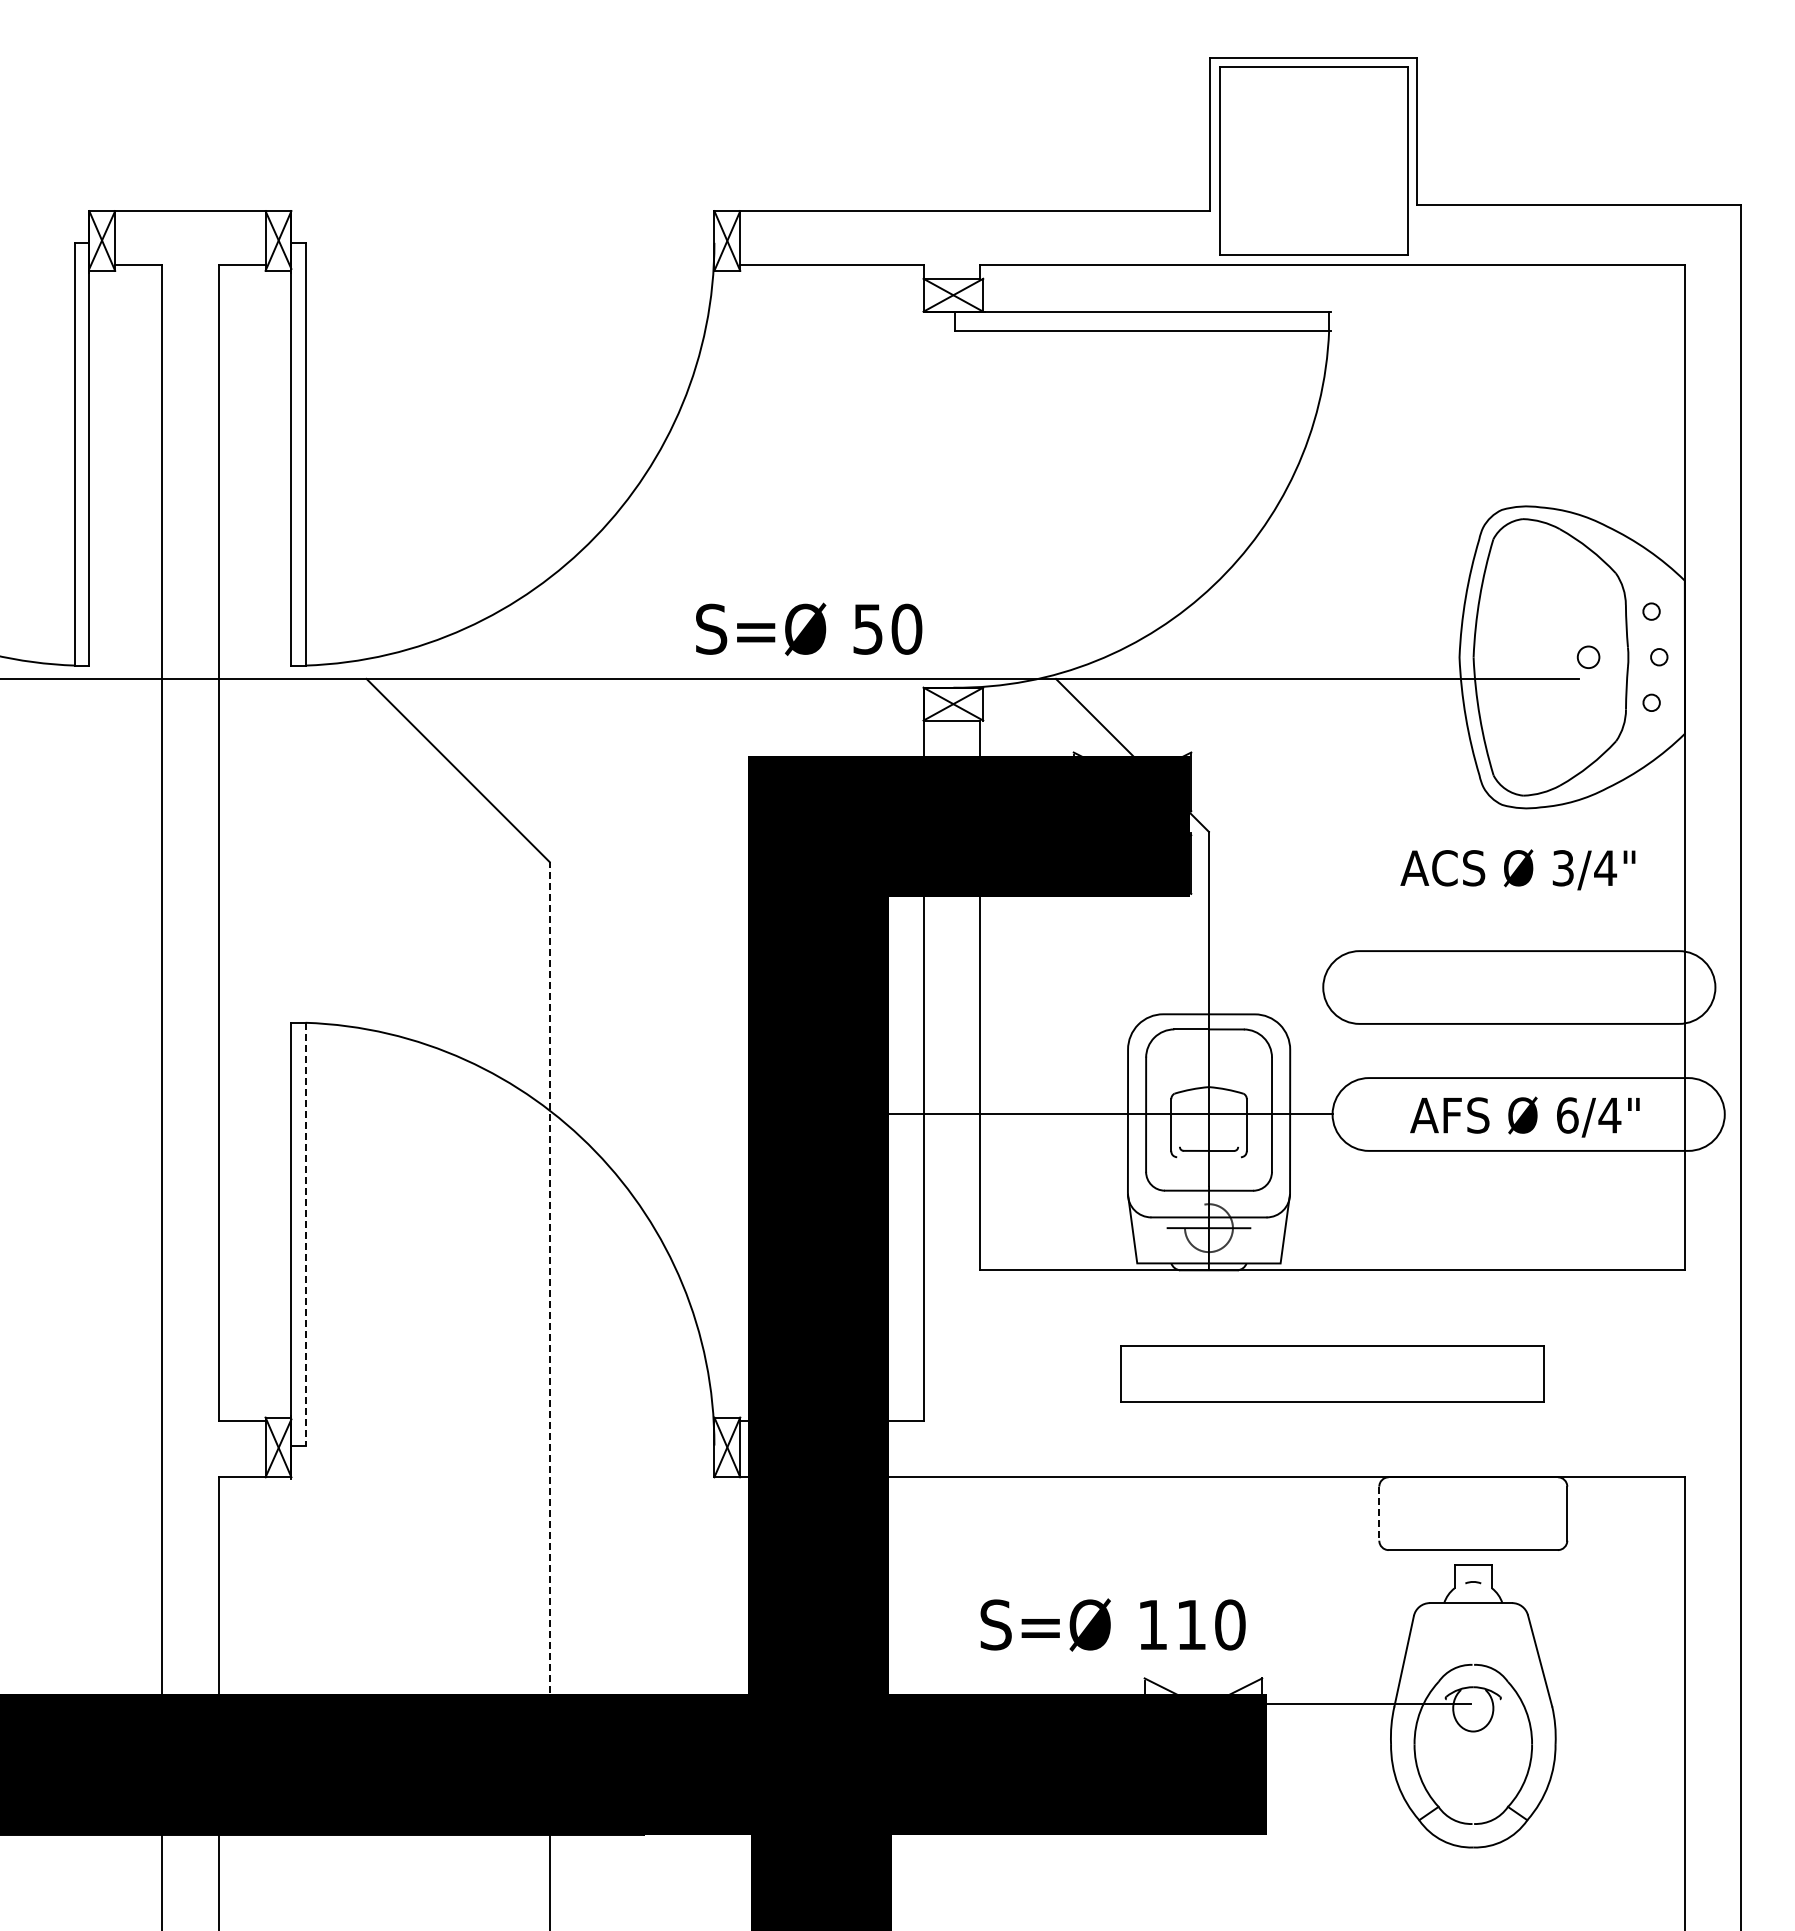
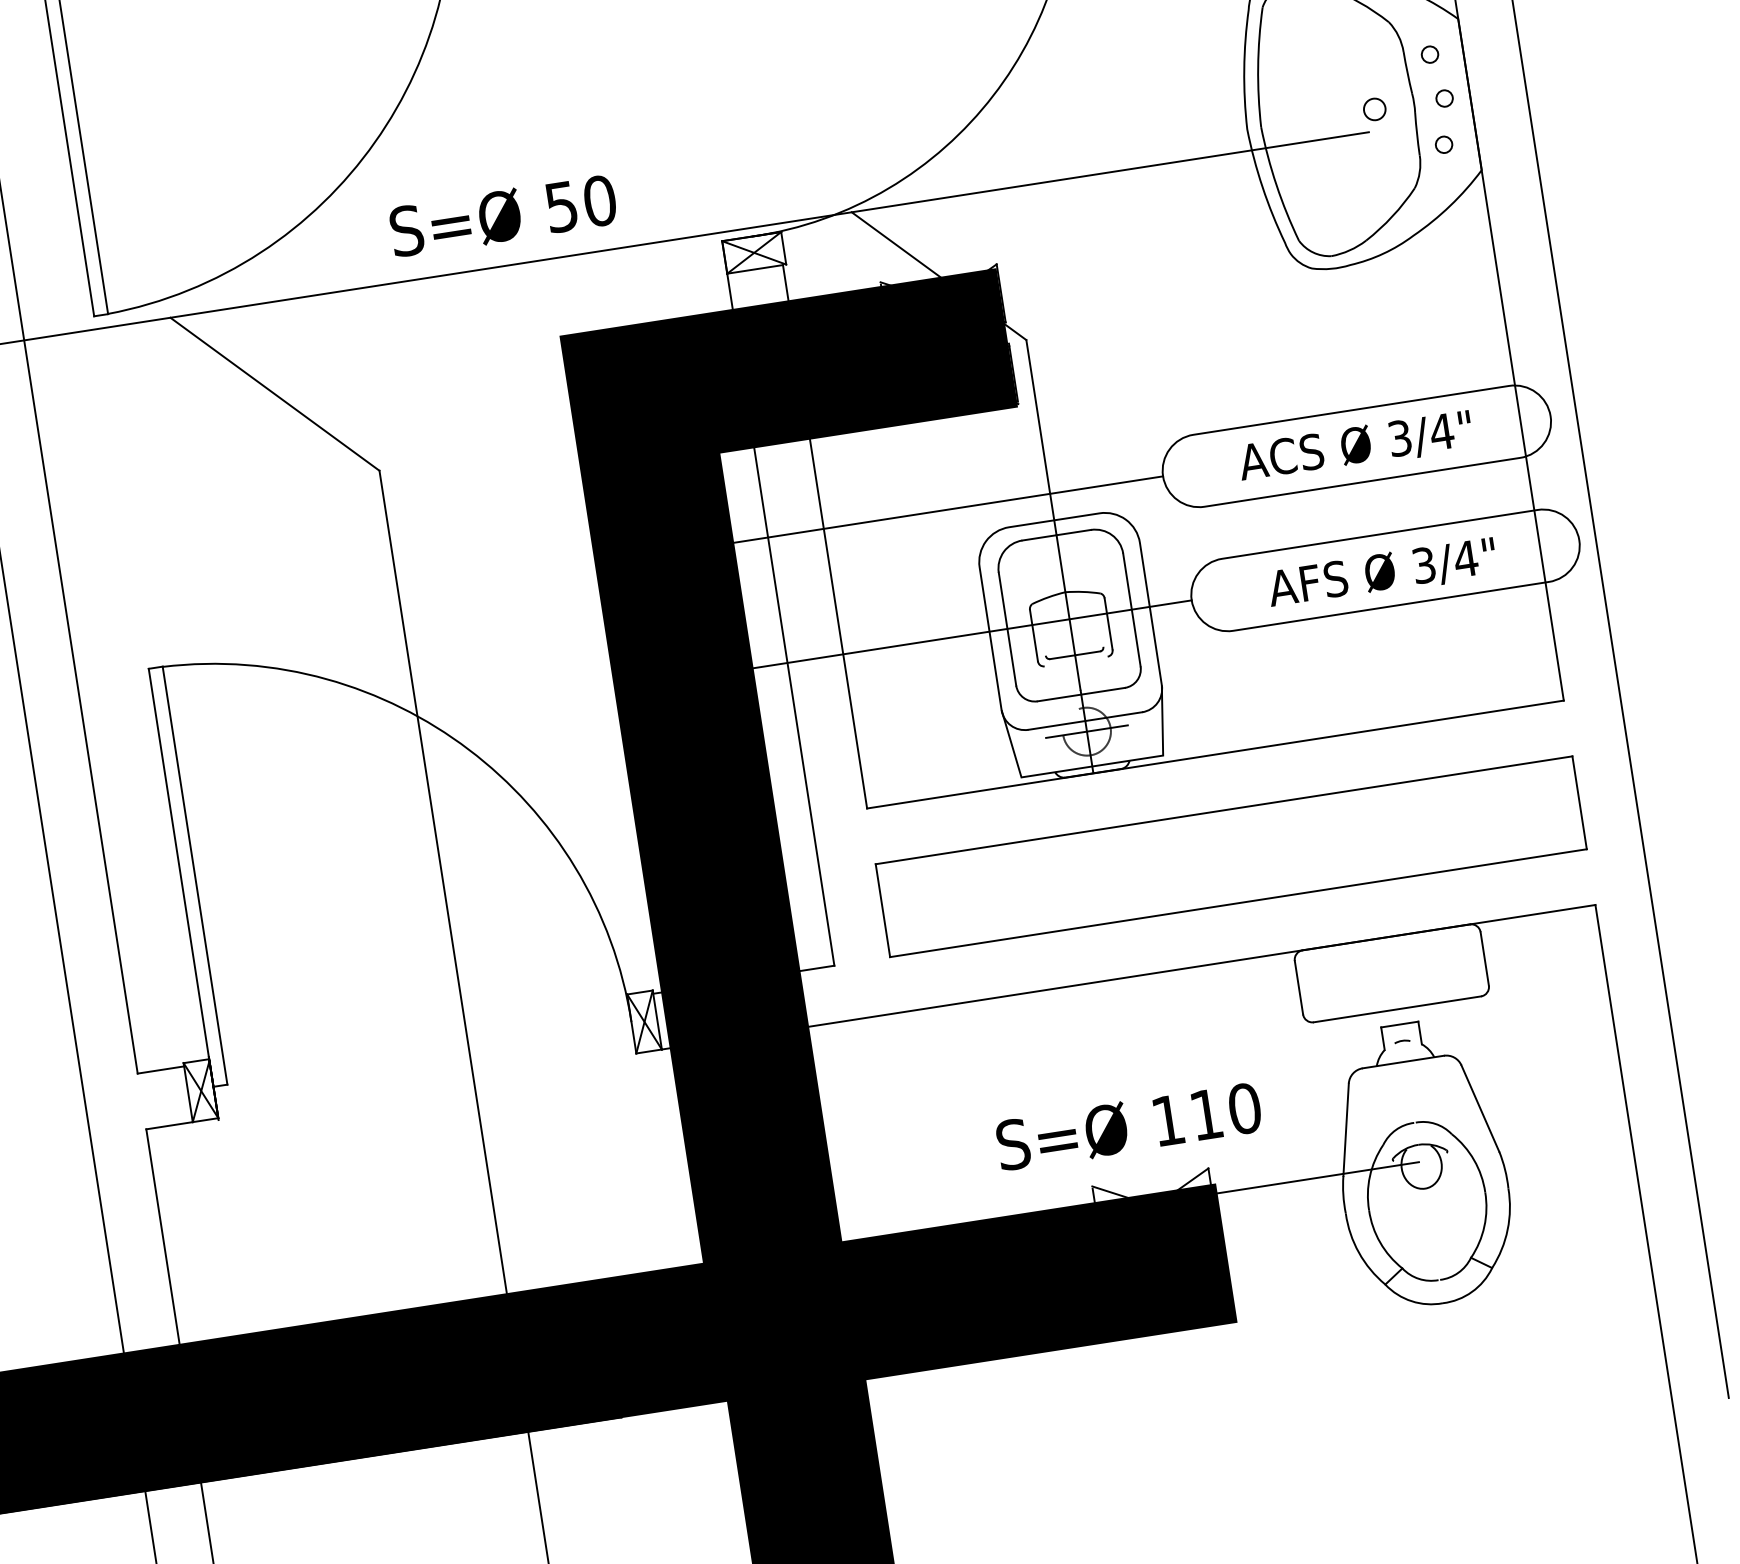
text: (809, 628) -> (503, 215), moved
text: (1517, 869) -> (1355, 446), moved
line: (1091, 987) -> (934, 511), added
text: (1567, 1115) -> (1424, 565), 6/4" -> 3/4"
line: (305, 1234) -> (195, 876), dashed -> solid
line: (549, 1282) -> (443, 886), dashed -> solid
part: (1332, 1373) -> (1231, 856), size x1.67
line: (1379, 1514) -> (1299, 988), dashed -> solid
text: (1112, 1624) -> (1128, 1126), moved

